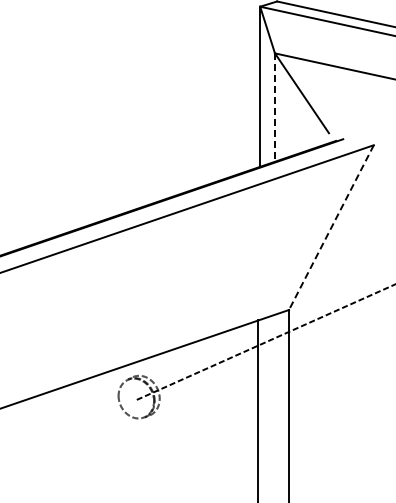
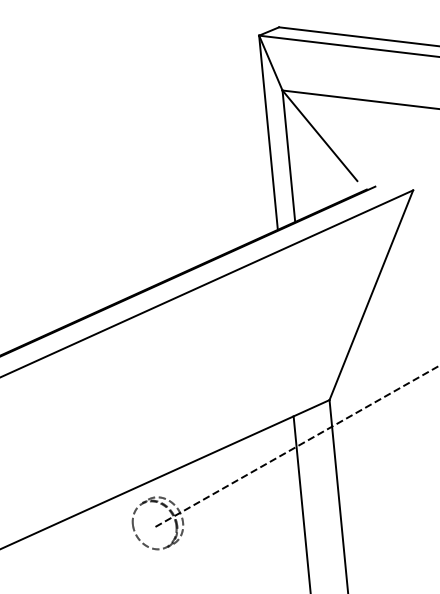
line: (274, 108) -> (288, 157), dashed -> solid
line: (331, 227) -> (371, 295), dashed -> solid

